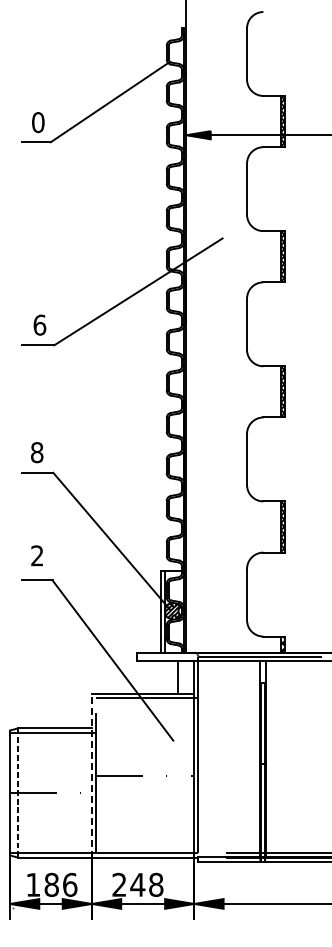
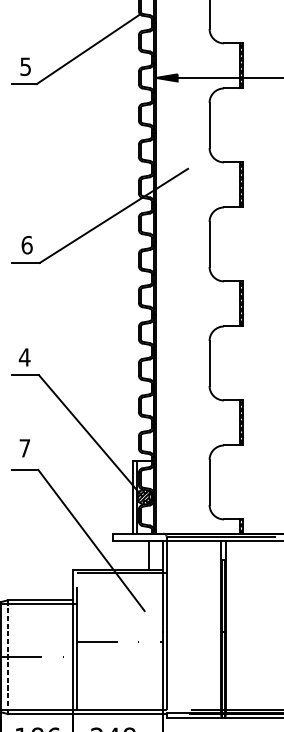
text: (38, 122) -> (25, 66), 0 -> 5
text: (36, 452) -> (24, 357), 8 -> 4
text: (37, 555) -> (25, 448), 2 -> 7
line: (91, 775) -> (72, 641), dashed -> solid

